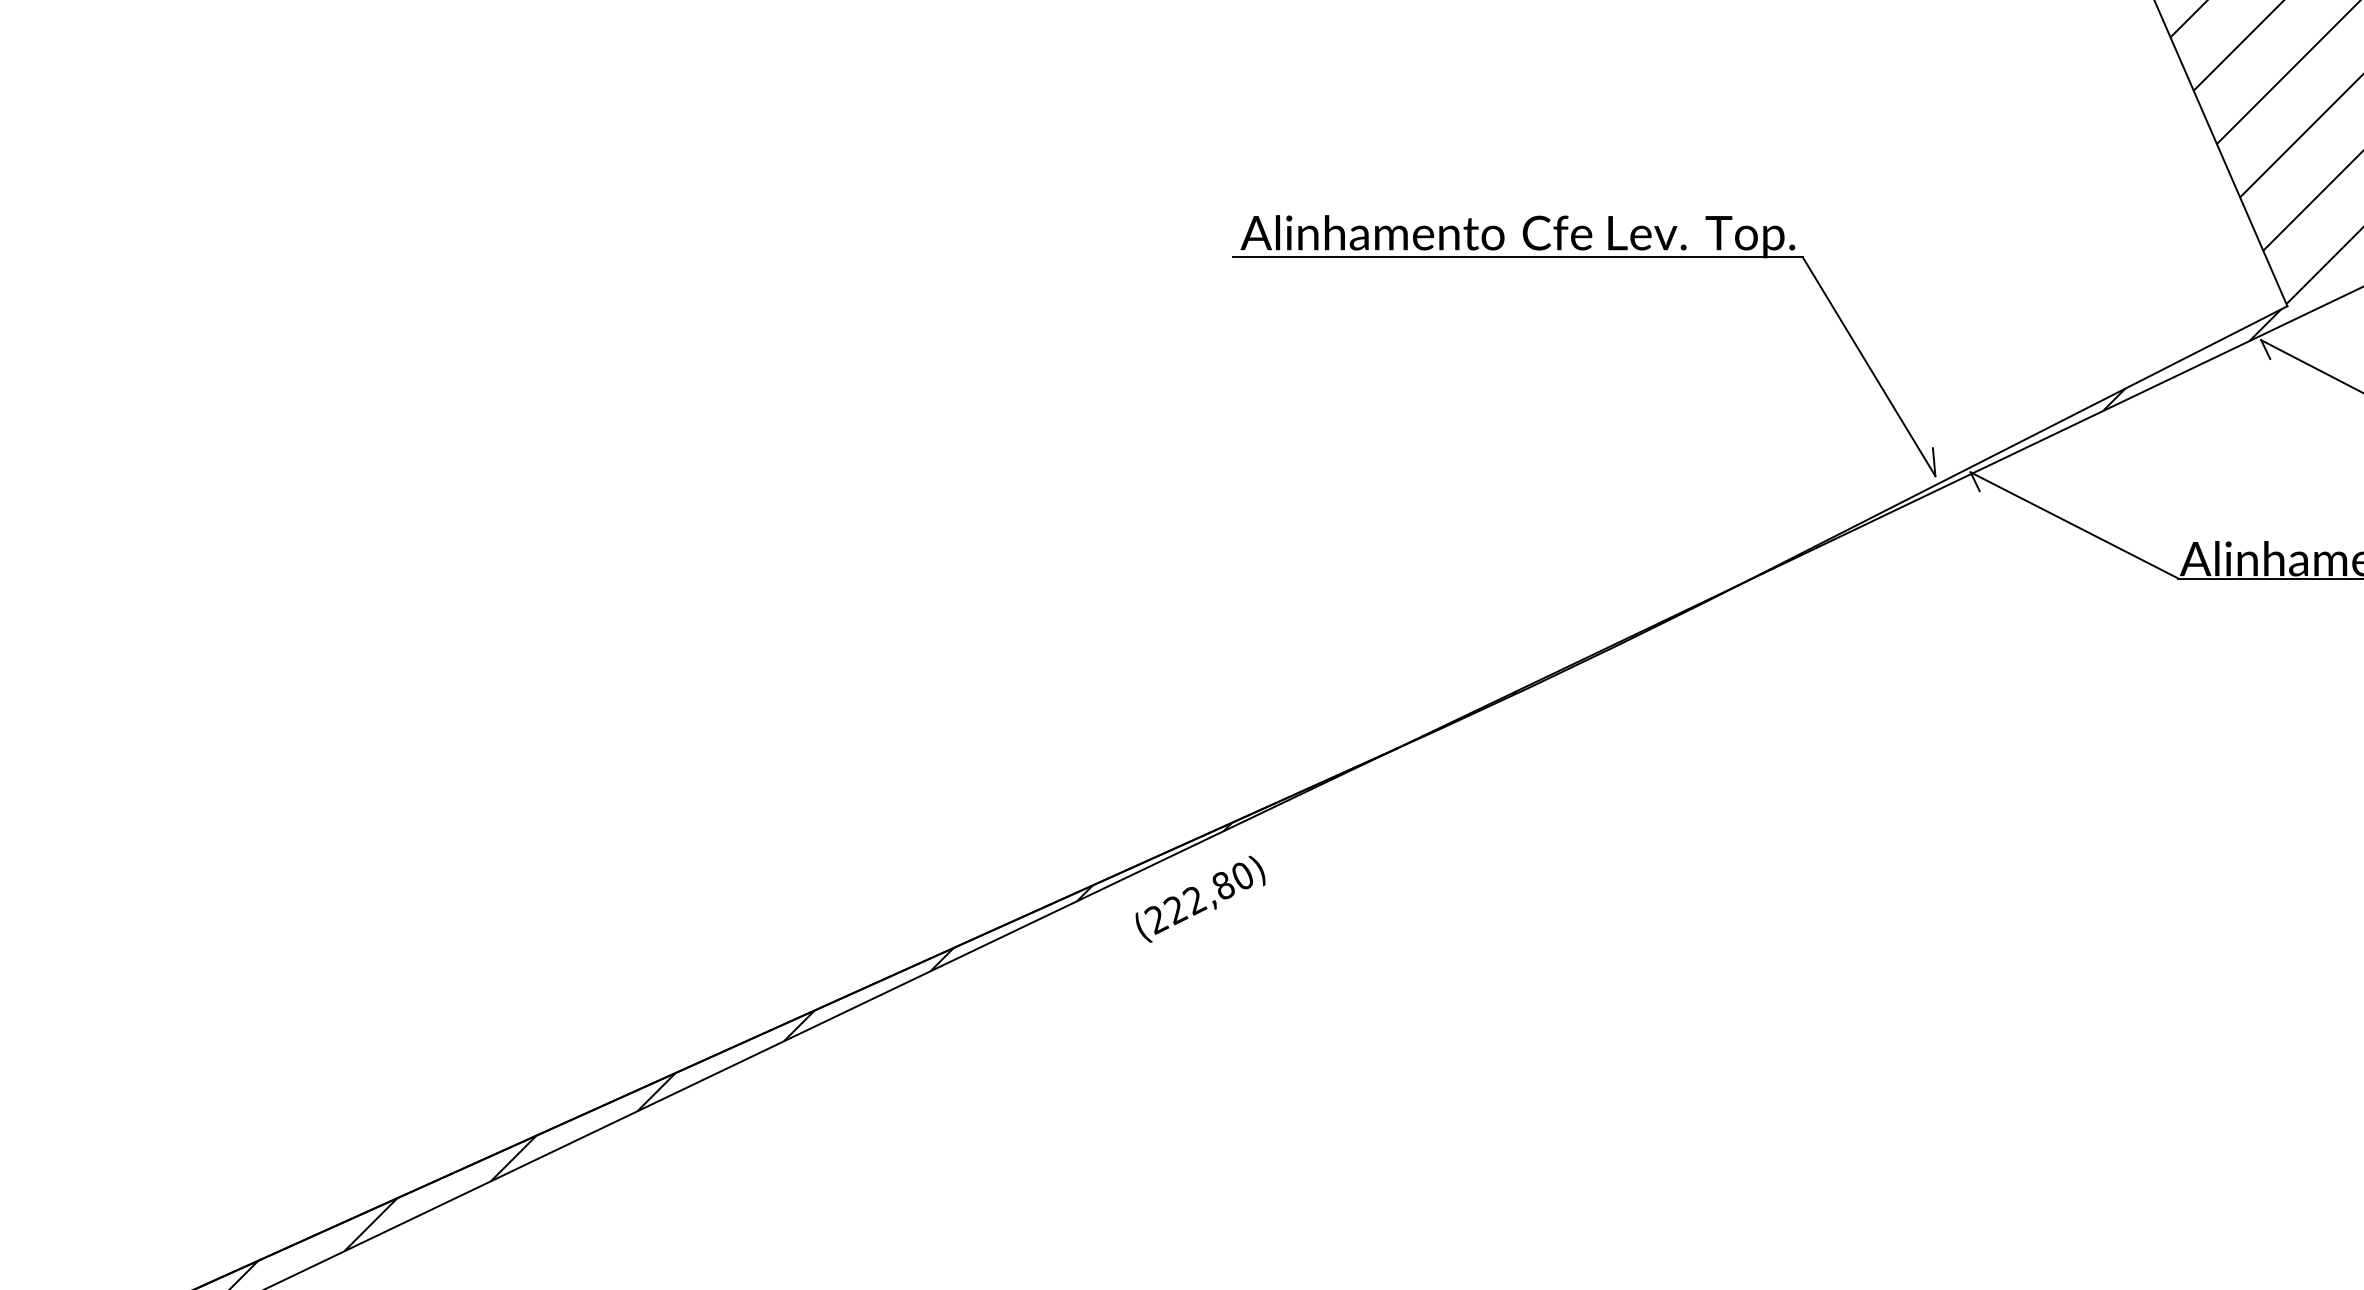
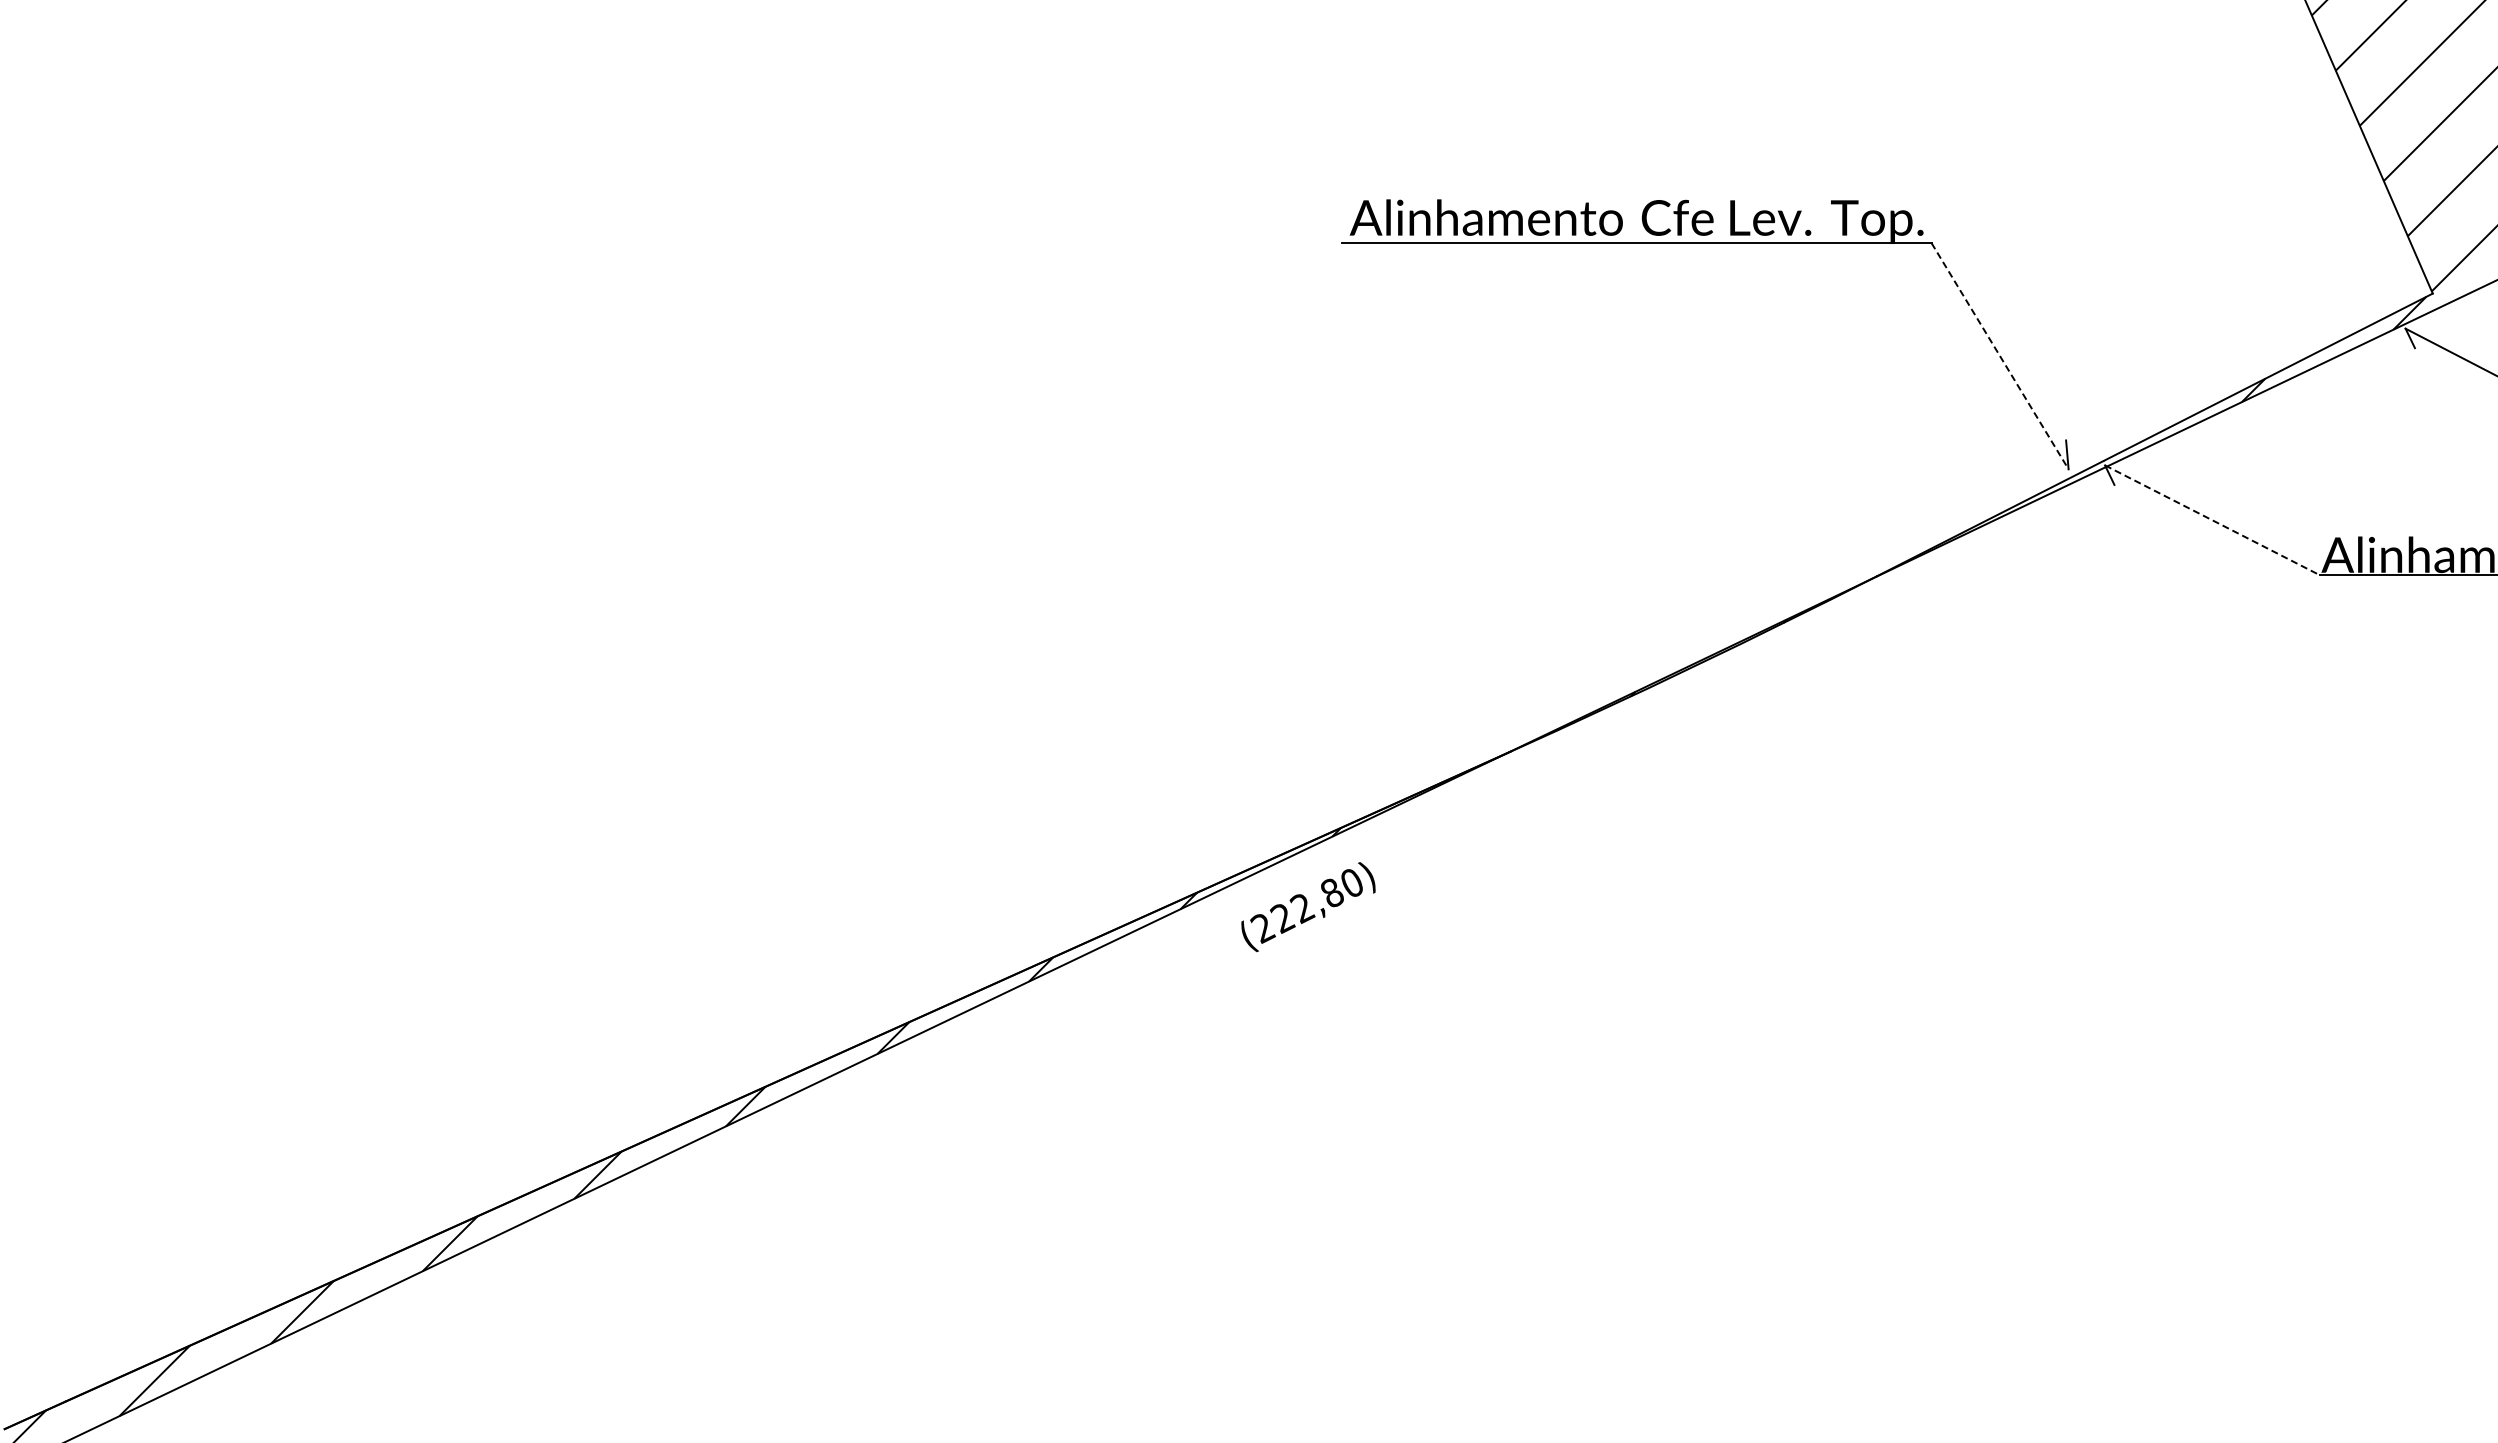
line: (1869, 367) -> (2000, 356), solid -> dashed
line: (2074, 525) -> (2212, 520), solid -> dashed

